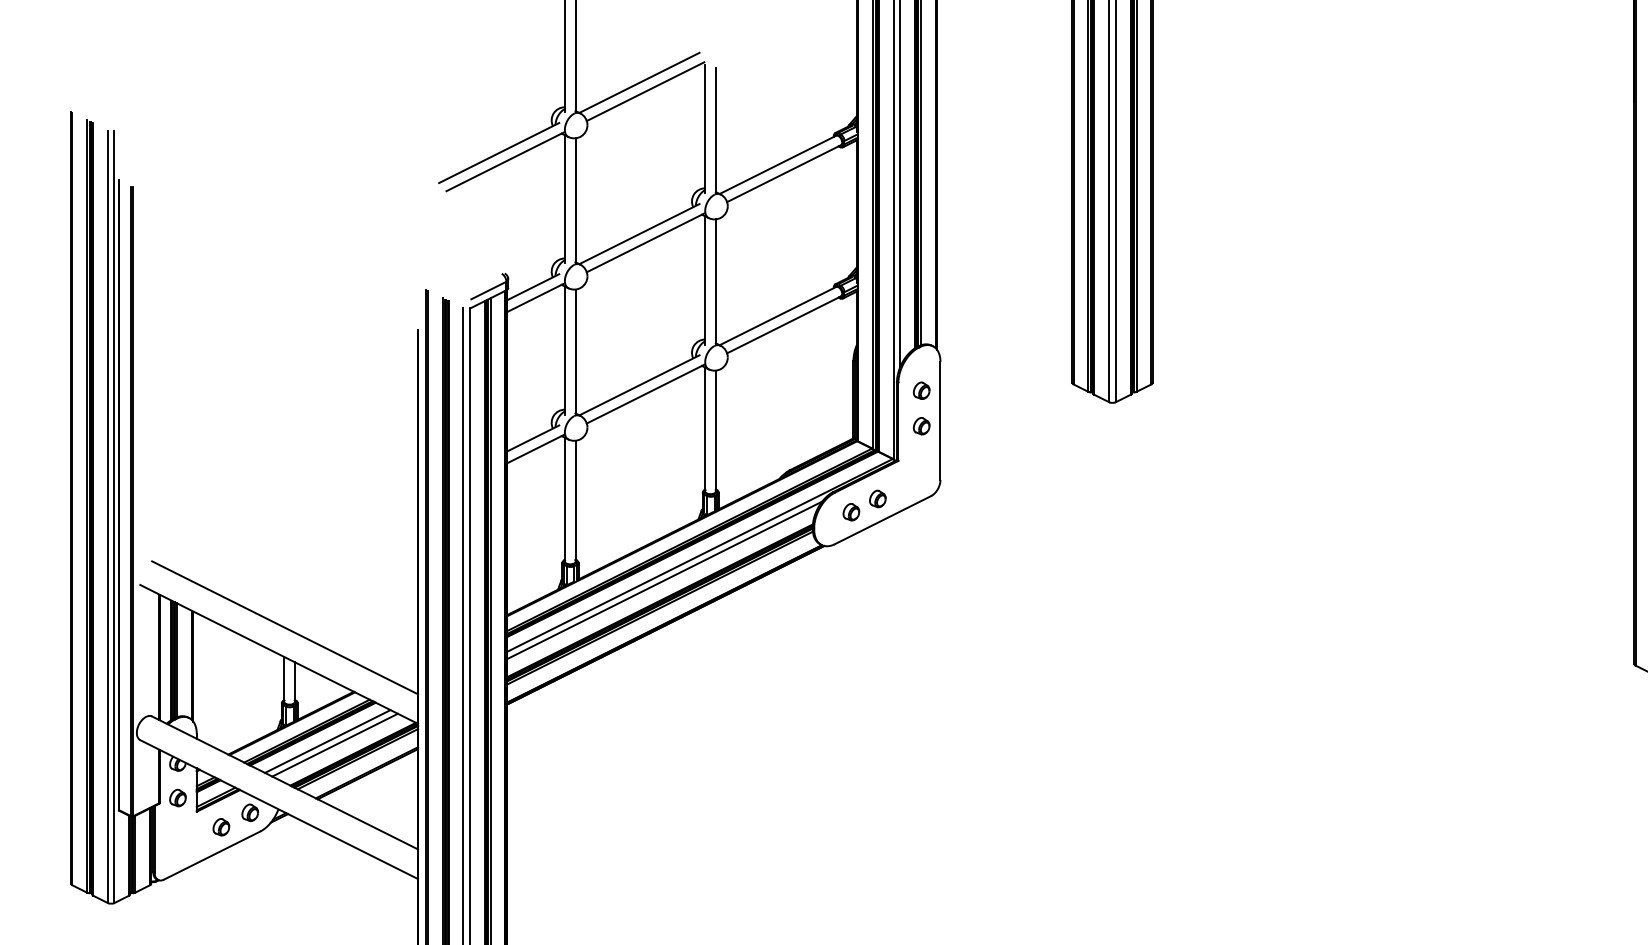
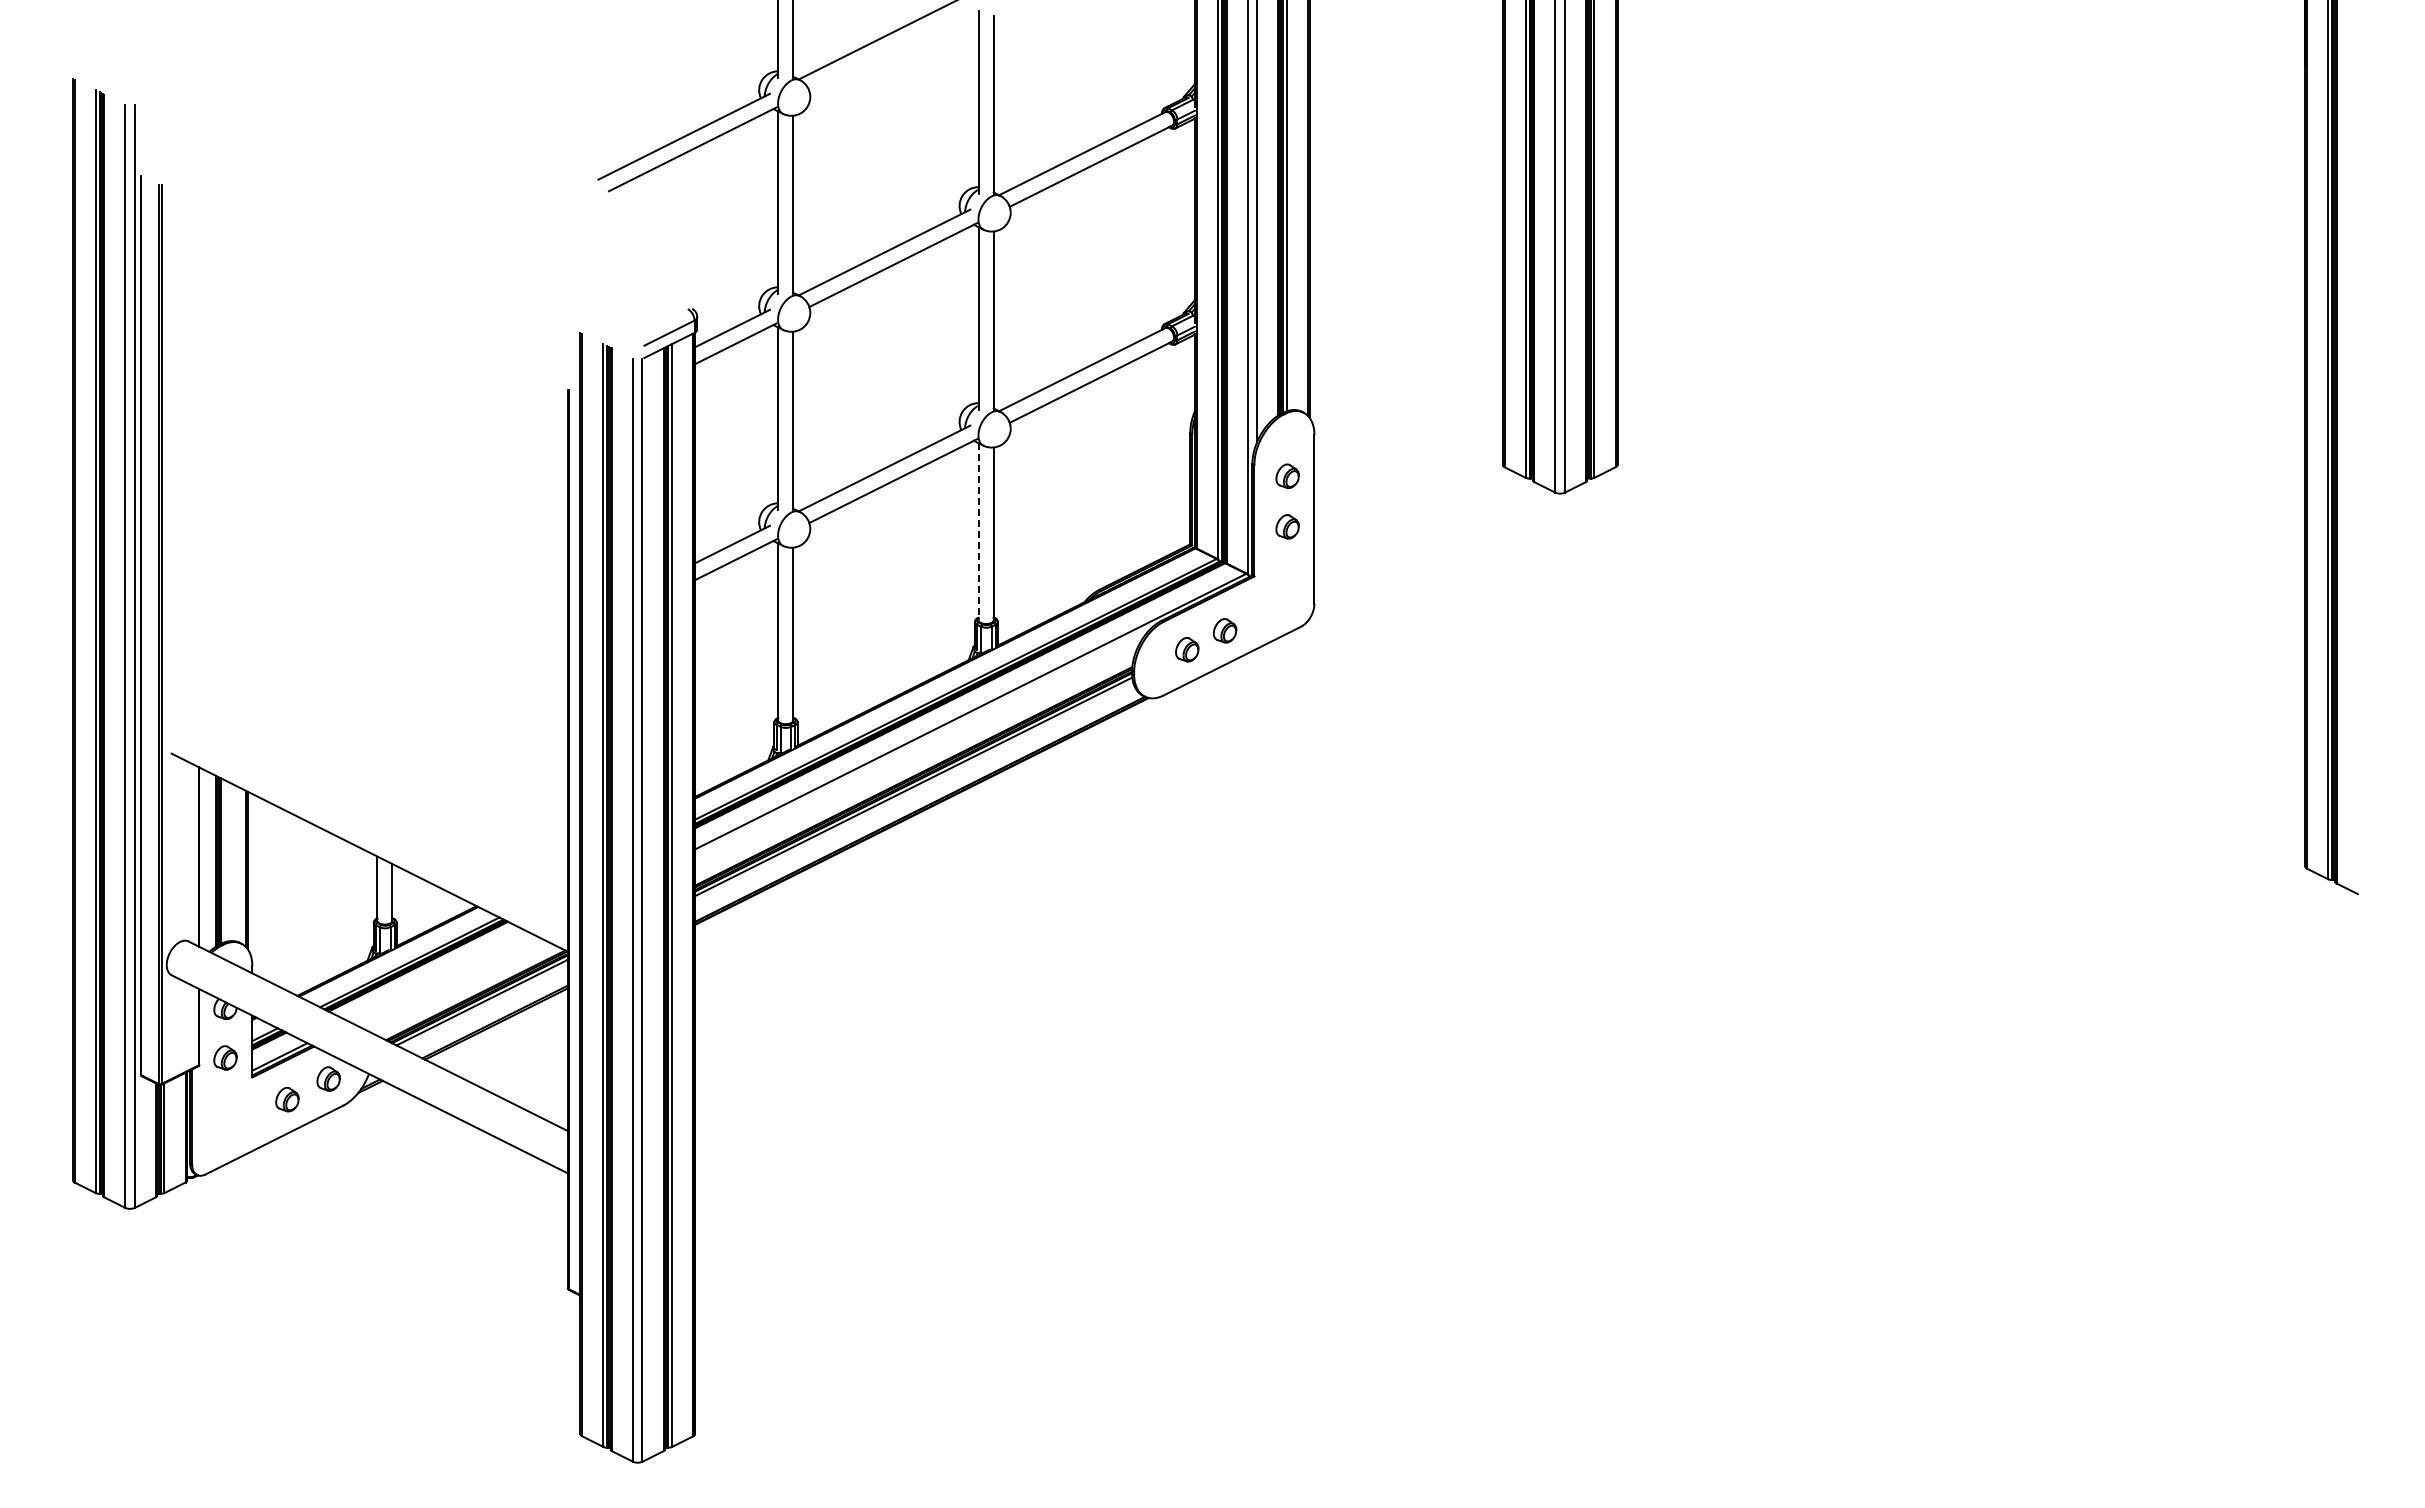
line: (645, 91) -> (893, 49), removed
line: (705, 430) -> (978, 532), solid -> dashed
line: (664, 579) -> (920, 746), removed
line: (285, 627) -> (378, 814), removed
line: (177, 660) -> (224, 861), removed
line: (327, 741) -> (439, 977), removed
line: (334, 745) -> (449, 982), removed

